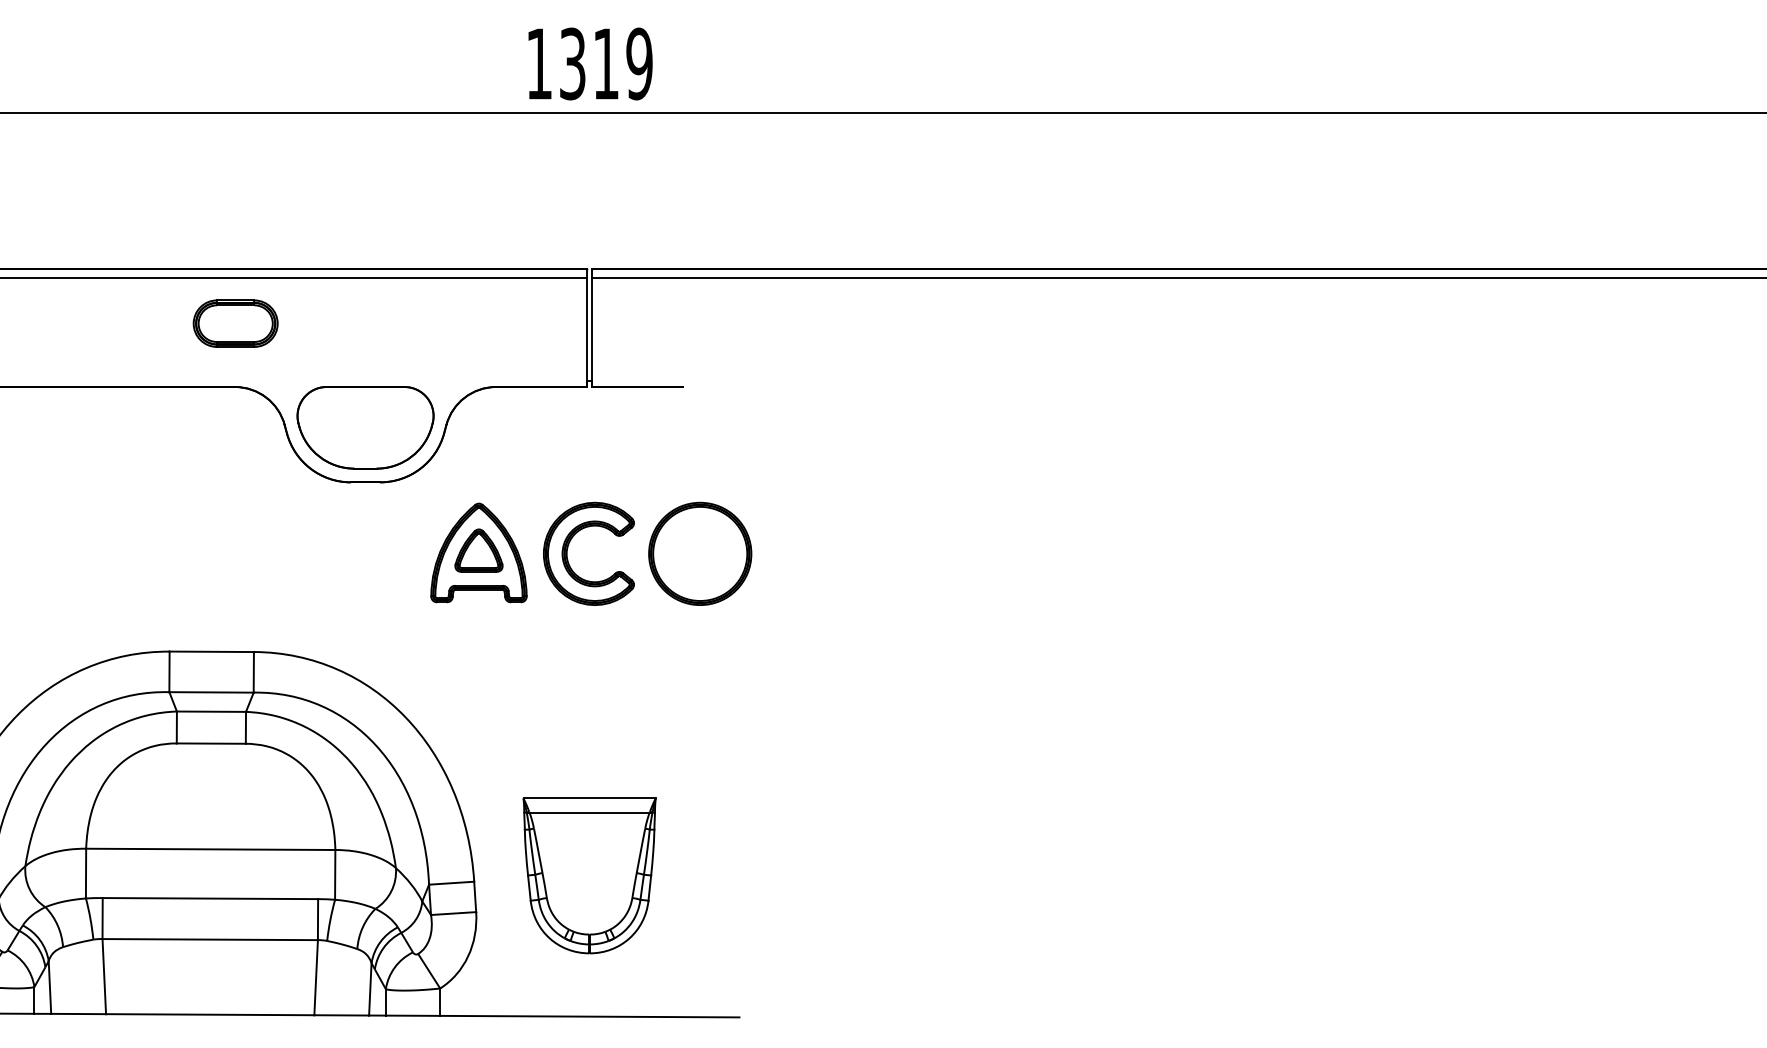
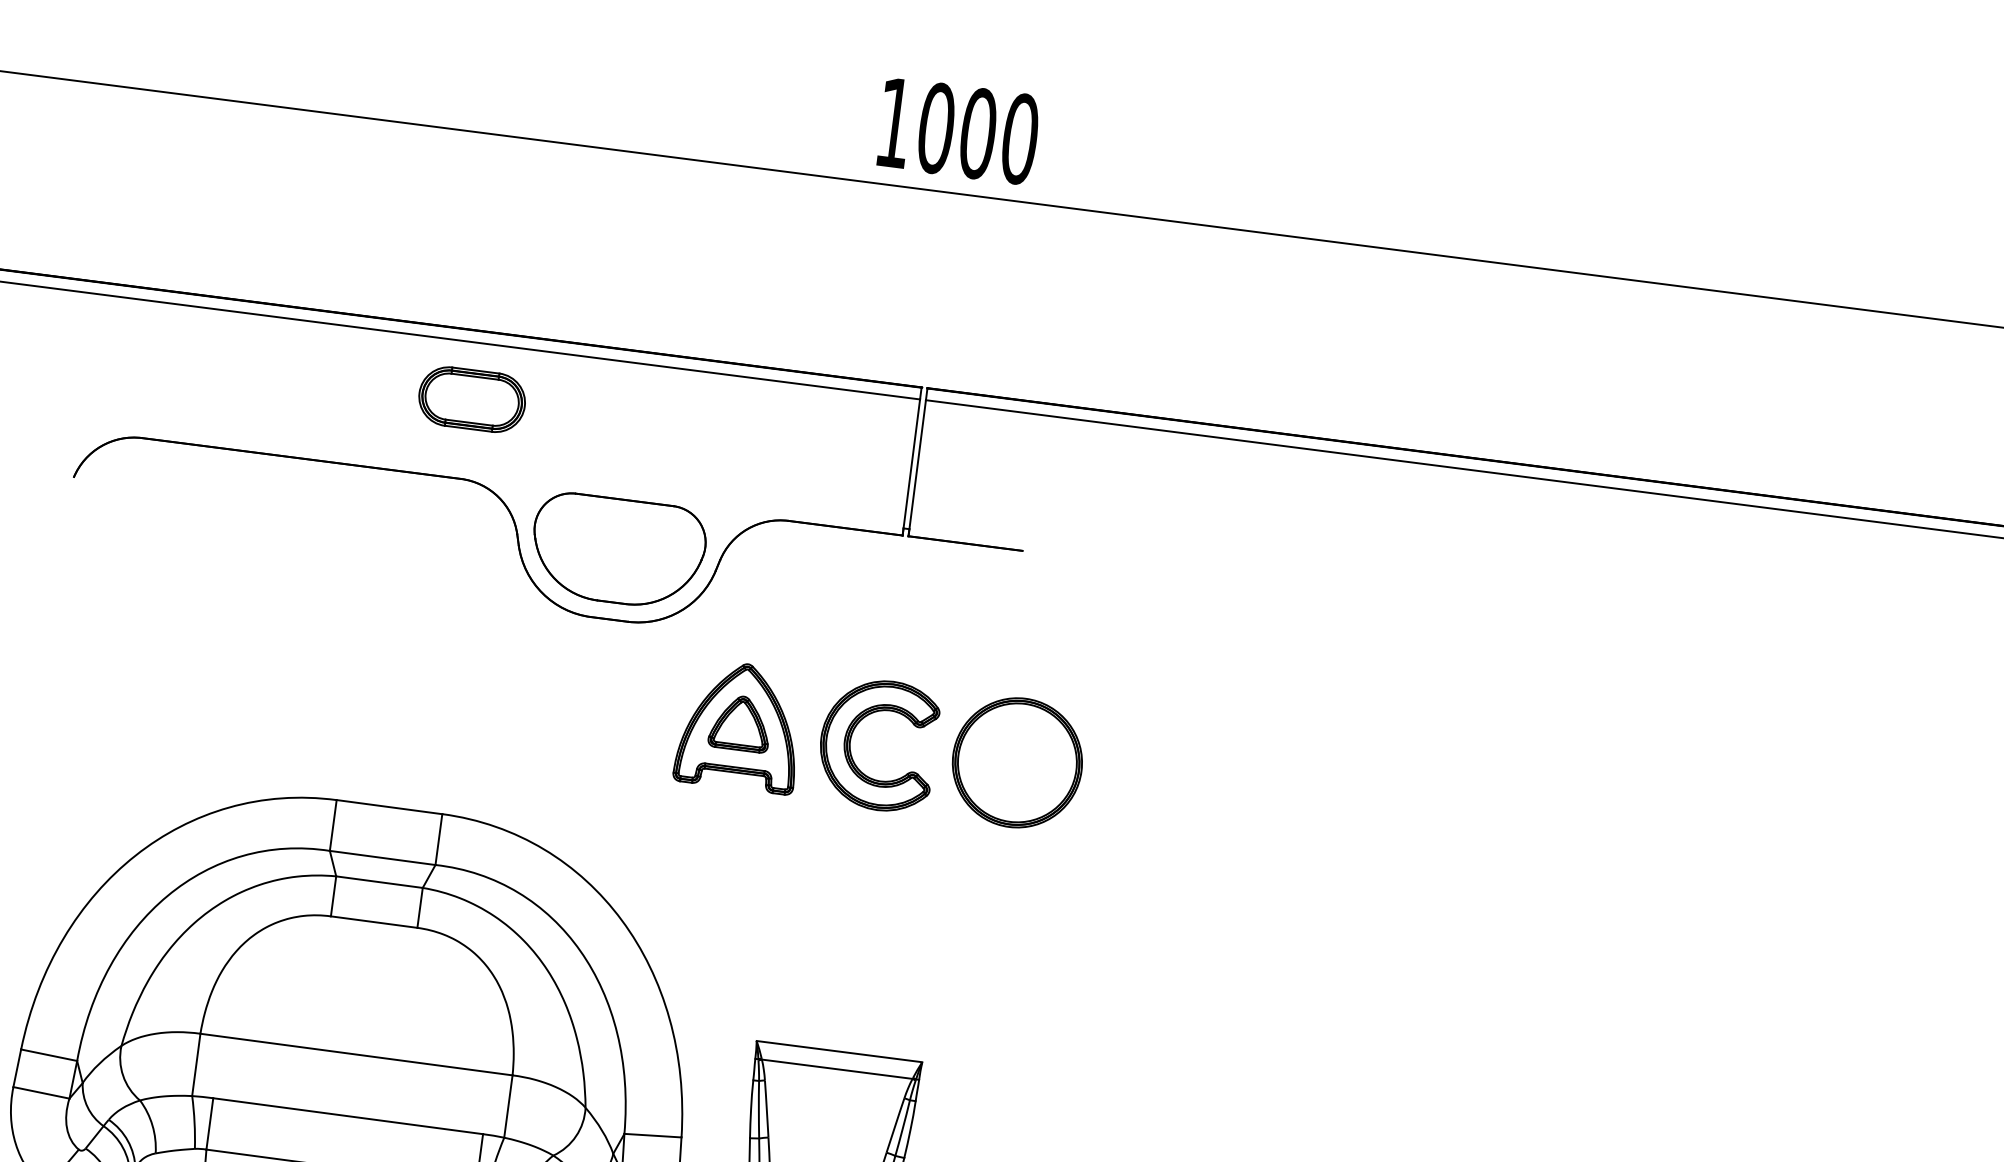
text: (605, 63) -> (977, 132), 1319 -> 1000

